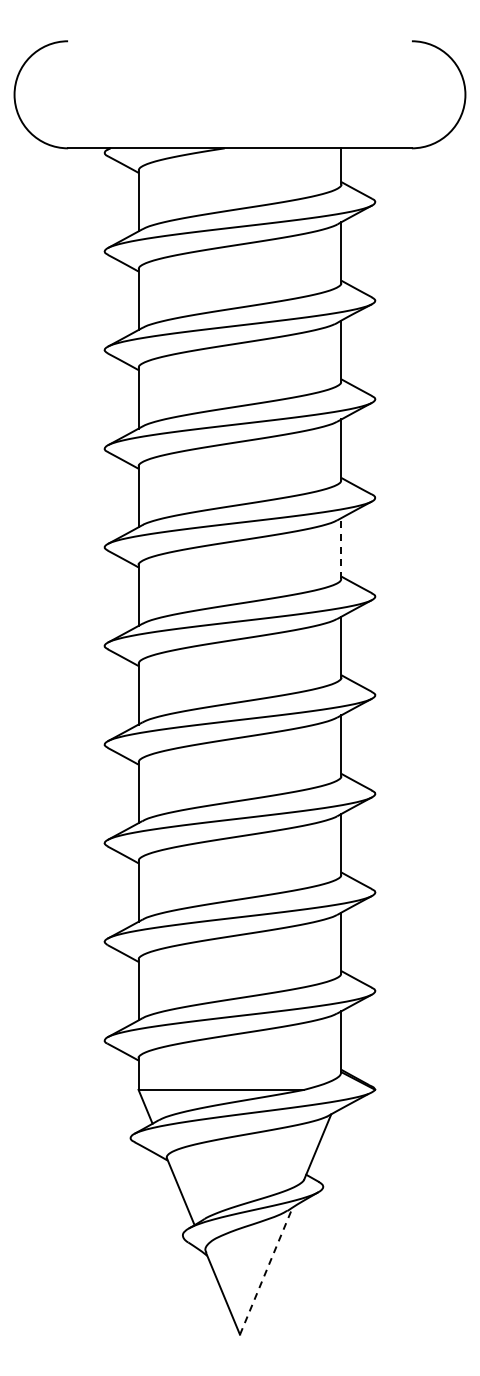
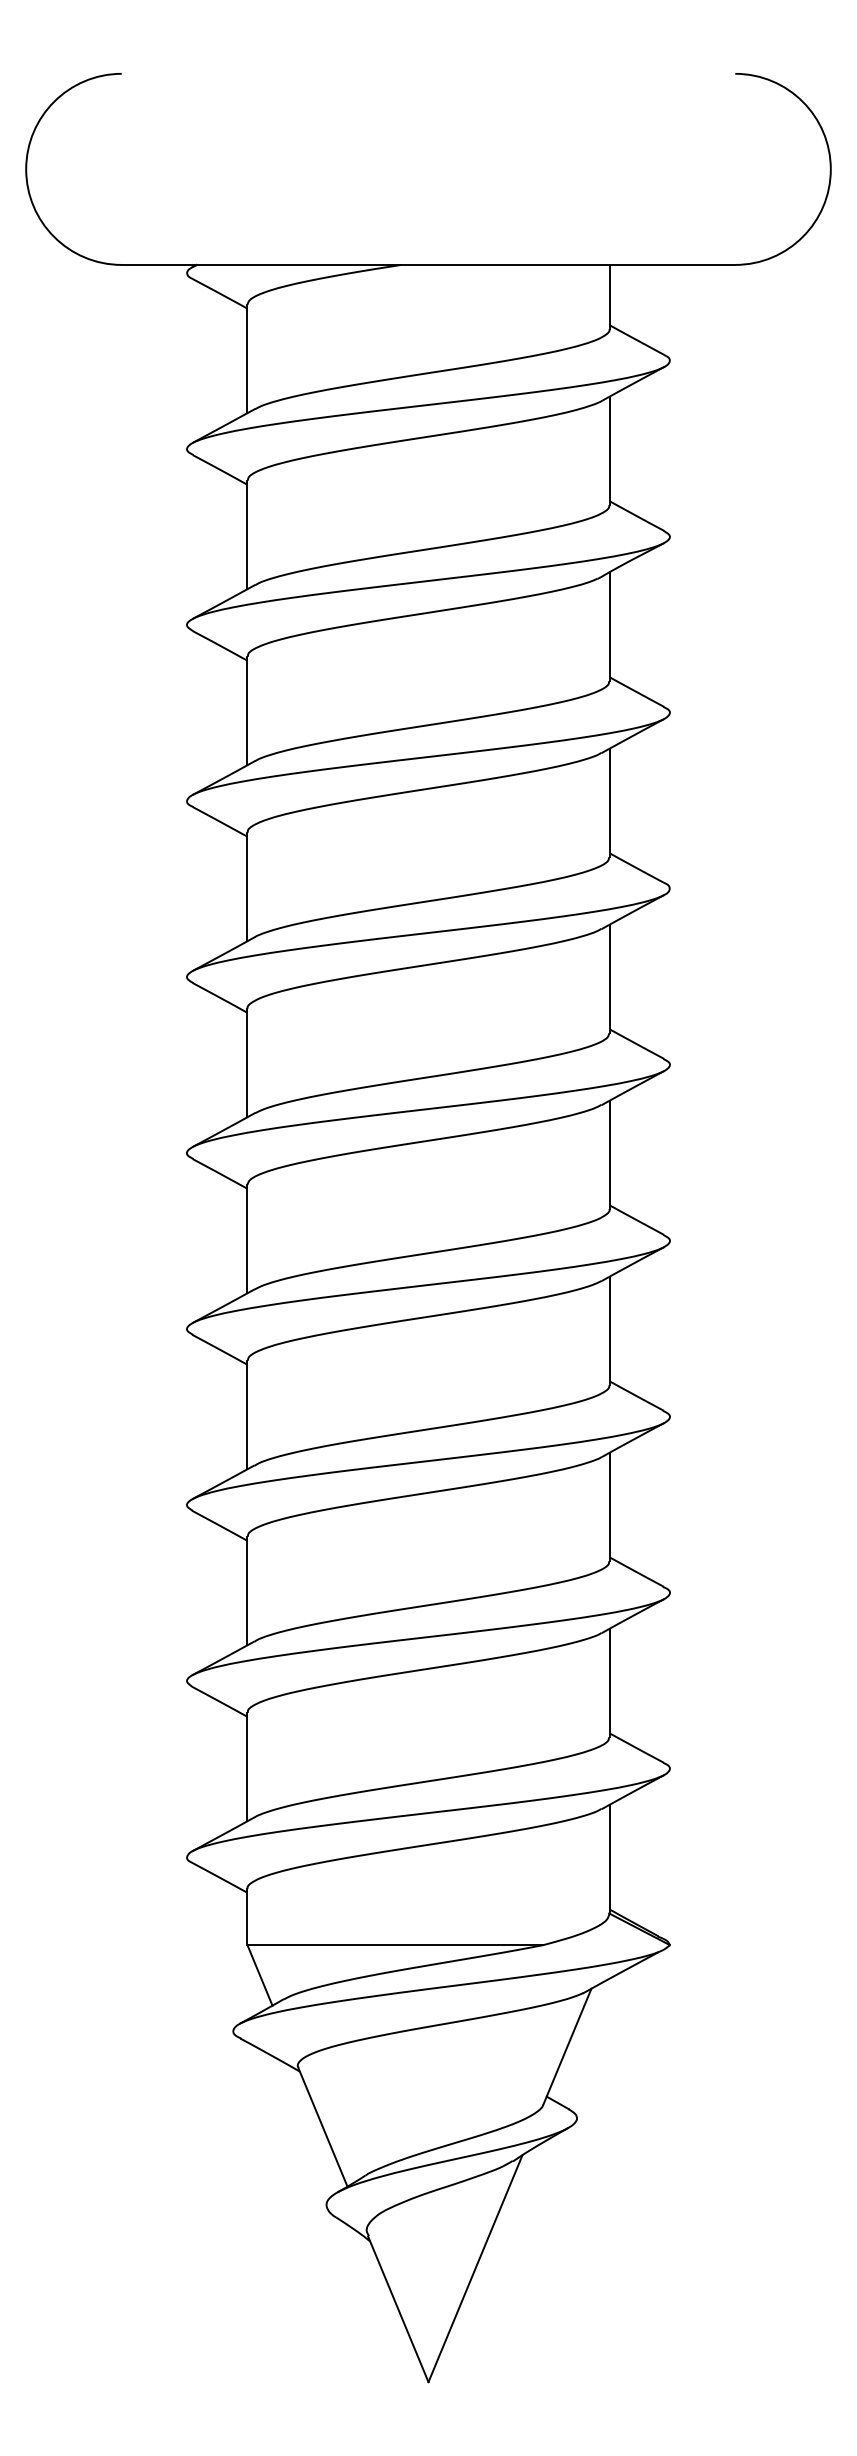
line: (341, 547) -> (609, 977), dashed -> solid
line: (266, 1271) -> (475, 2269), dashed -> solid

